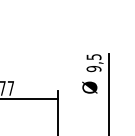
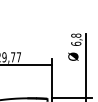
text: (94, 62) -> (76, 39), 9,5 -> 6,8

